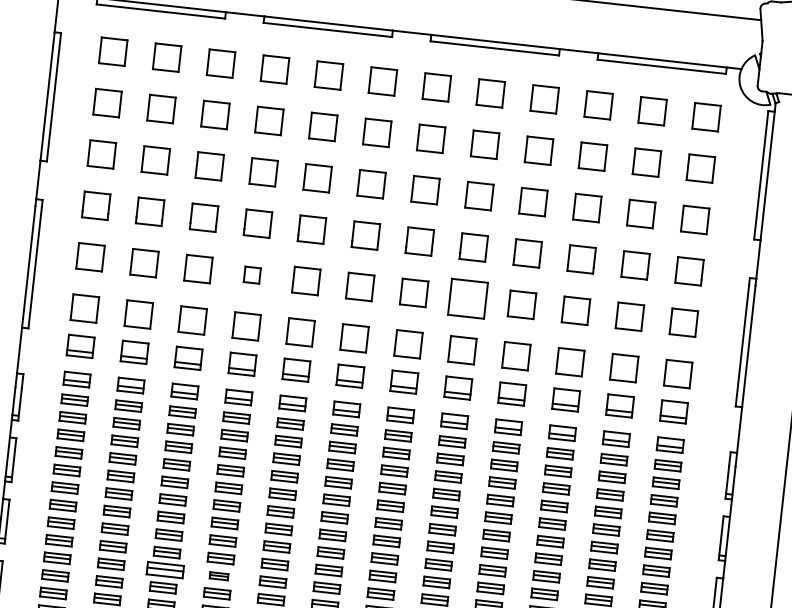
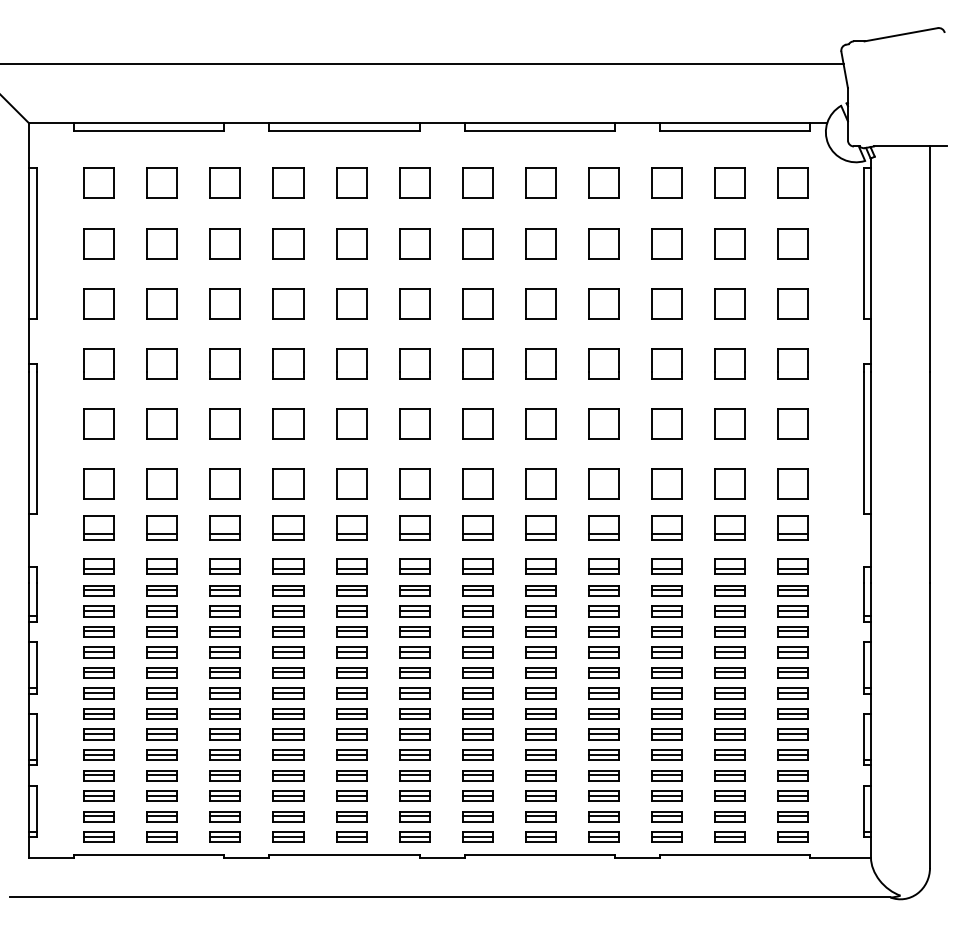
part: (252, 274) -> (288, 423), size x1.67
part: (467, 298) -> (540, 423), size x0.71
part: (164, 569) -> (224, 775), size x0.71
part: (219, 576) -> (288, 775), size x1.43

